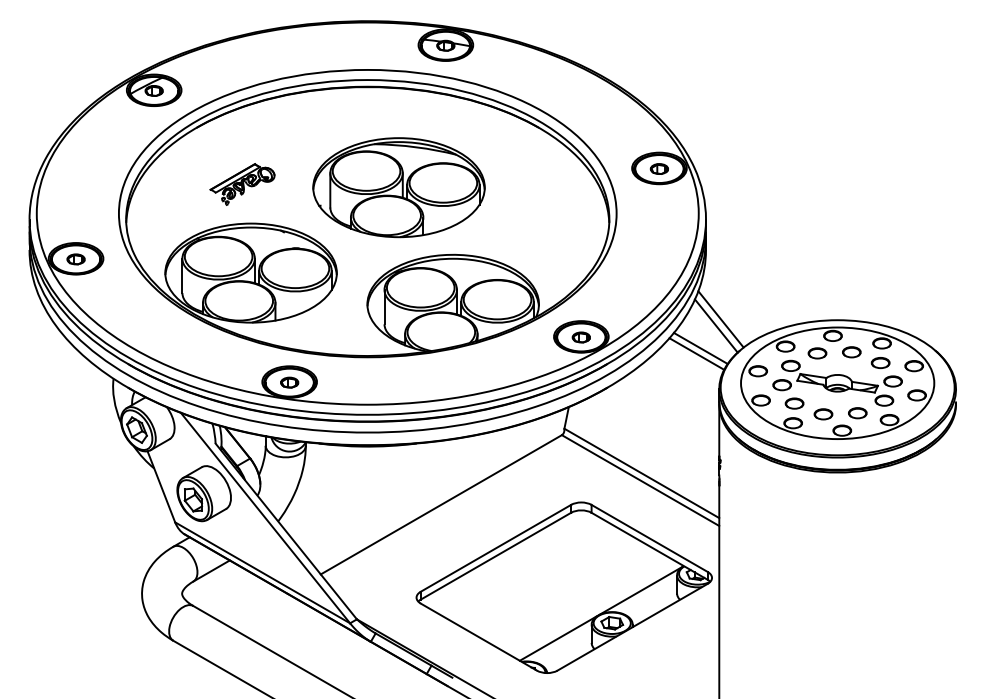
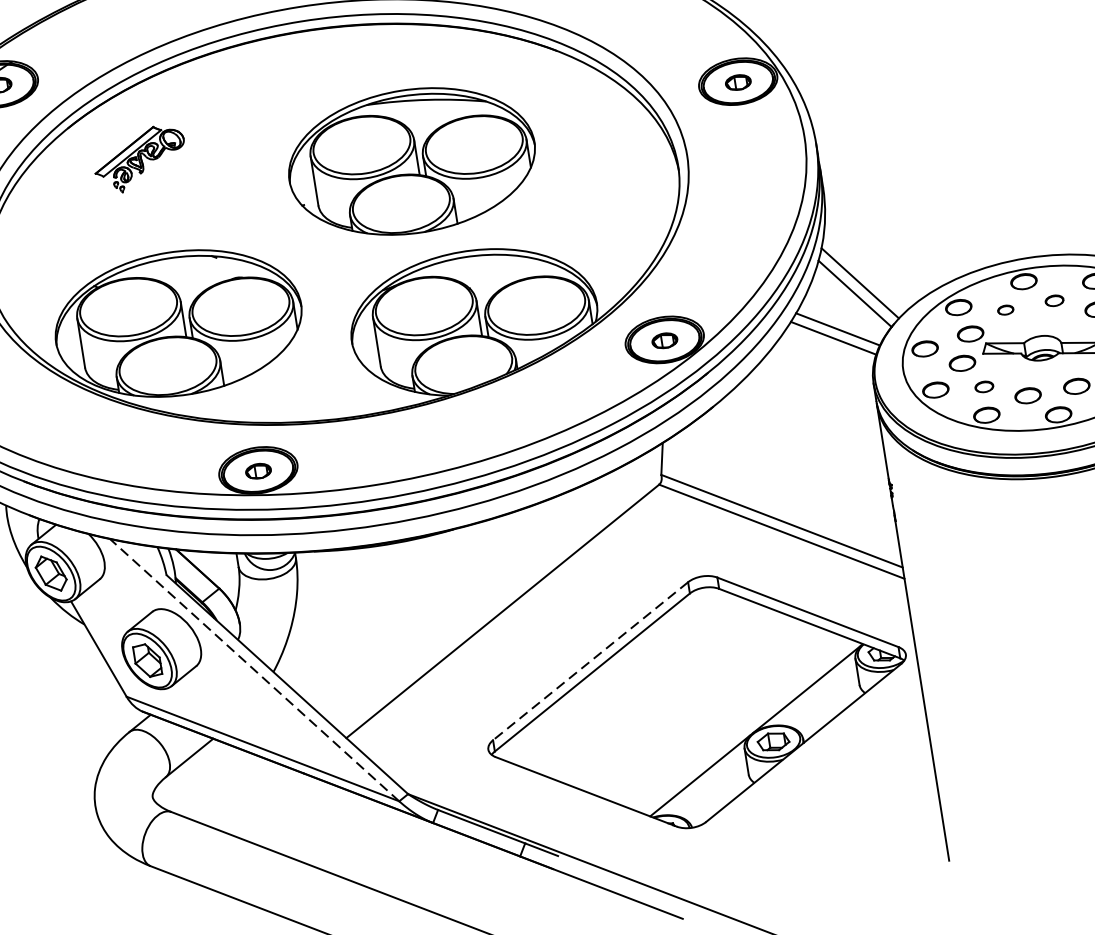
part: (242, 184) -> (140, 158), moved
part: (398, 187) -> (411, 161), moved
part: (851, 352) -> (1054, 301), size x0.7
part: (817, 353) -> (1005, 310), size x0.6
part: (794, 403) -> (984, 386), size x0.7
line: (265, 517) -> (254, 669), solid -> dashed
line: (495, 548) -> (590, 661), solid -> dashed

